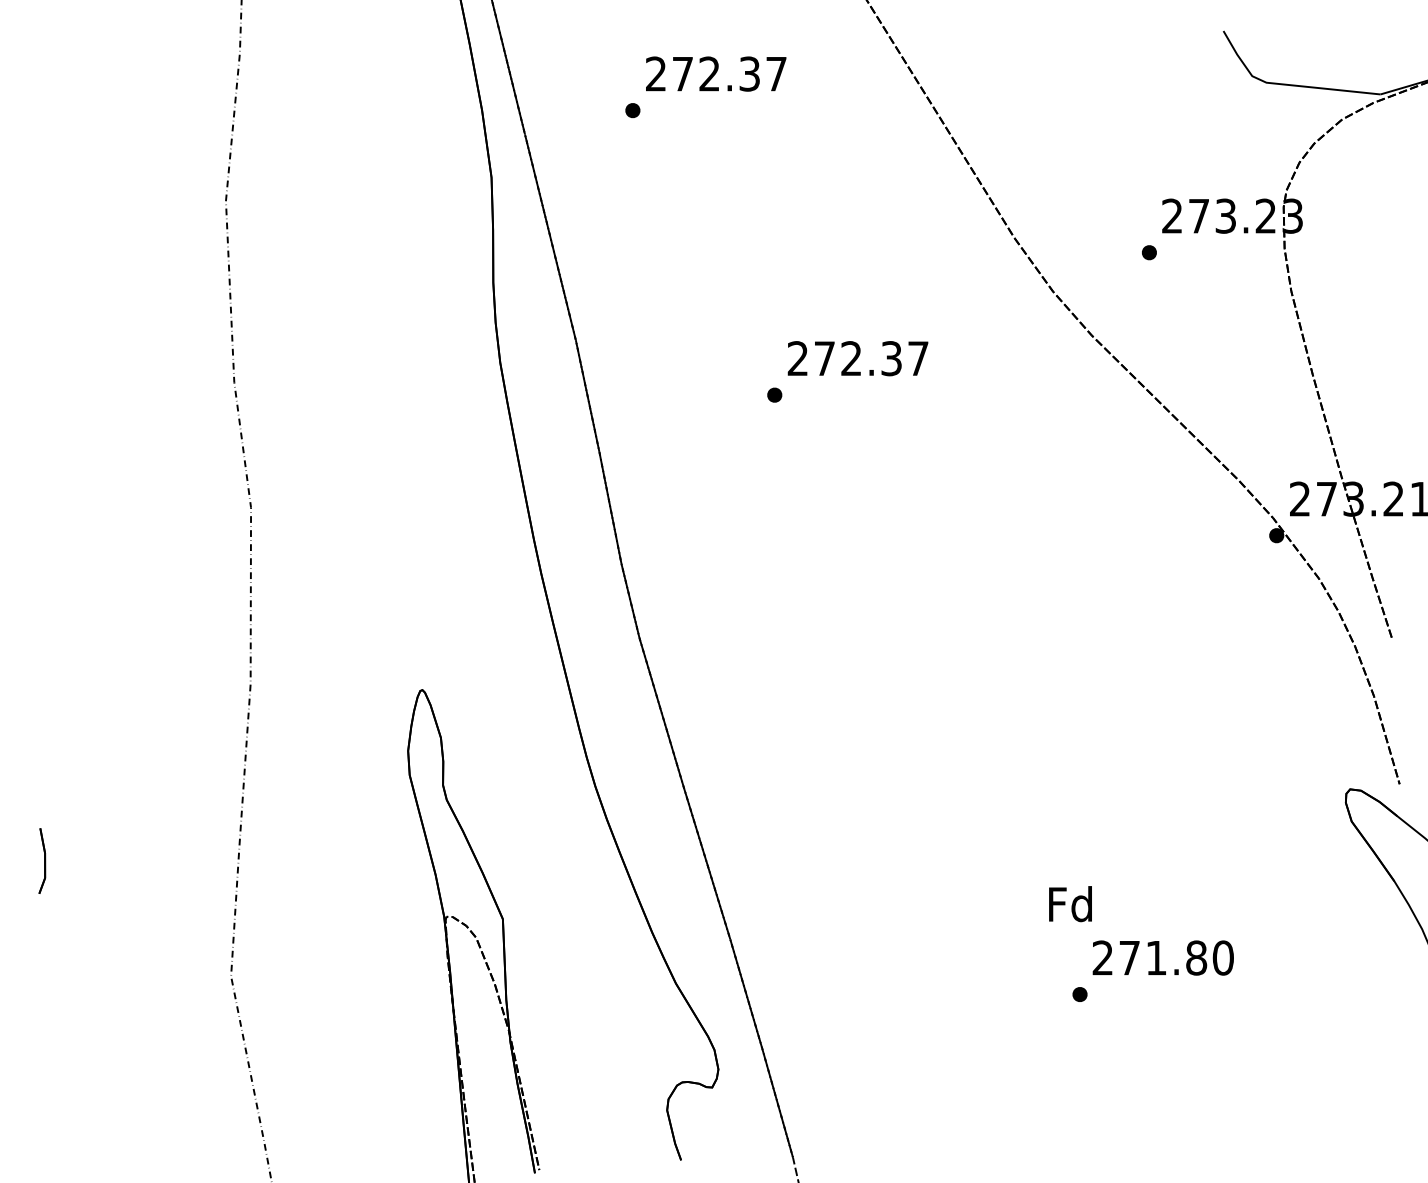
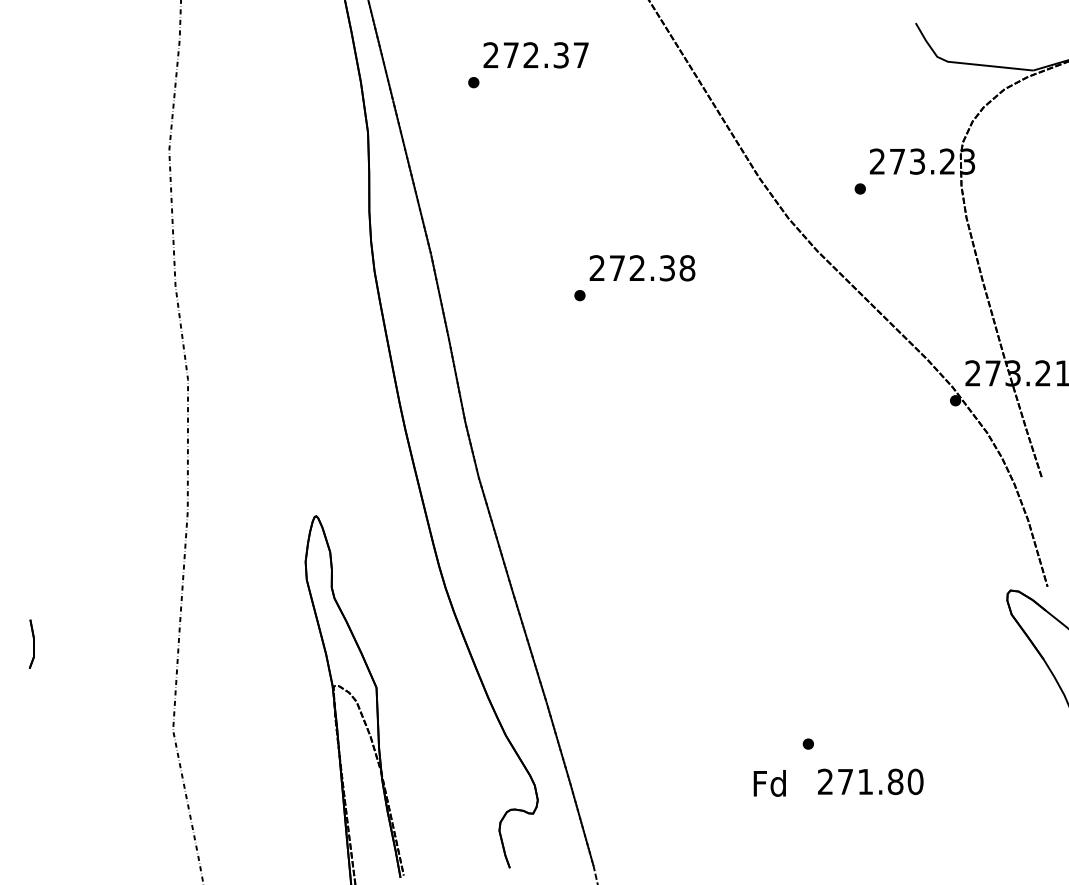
text: (918, 358) -> (687, 268), 272.37 -> 272.38
text: (1070, 904) -> (769, 783), moved
text: (1162, 957) -> (870, 781), moved

